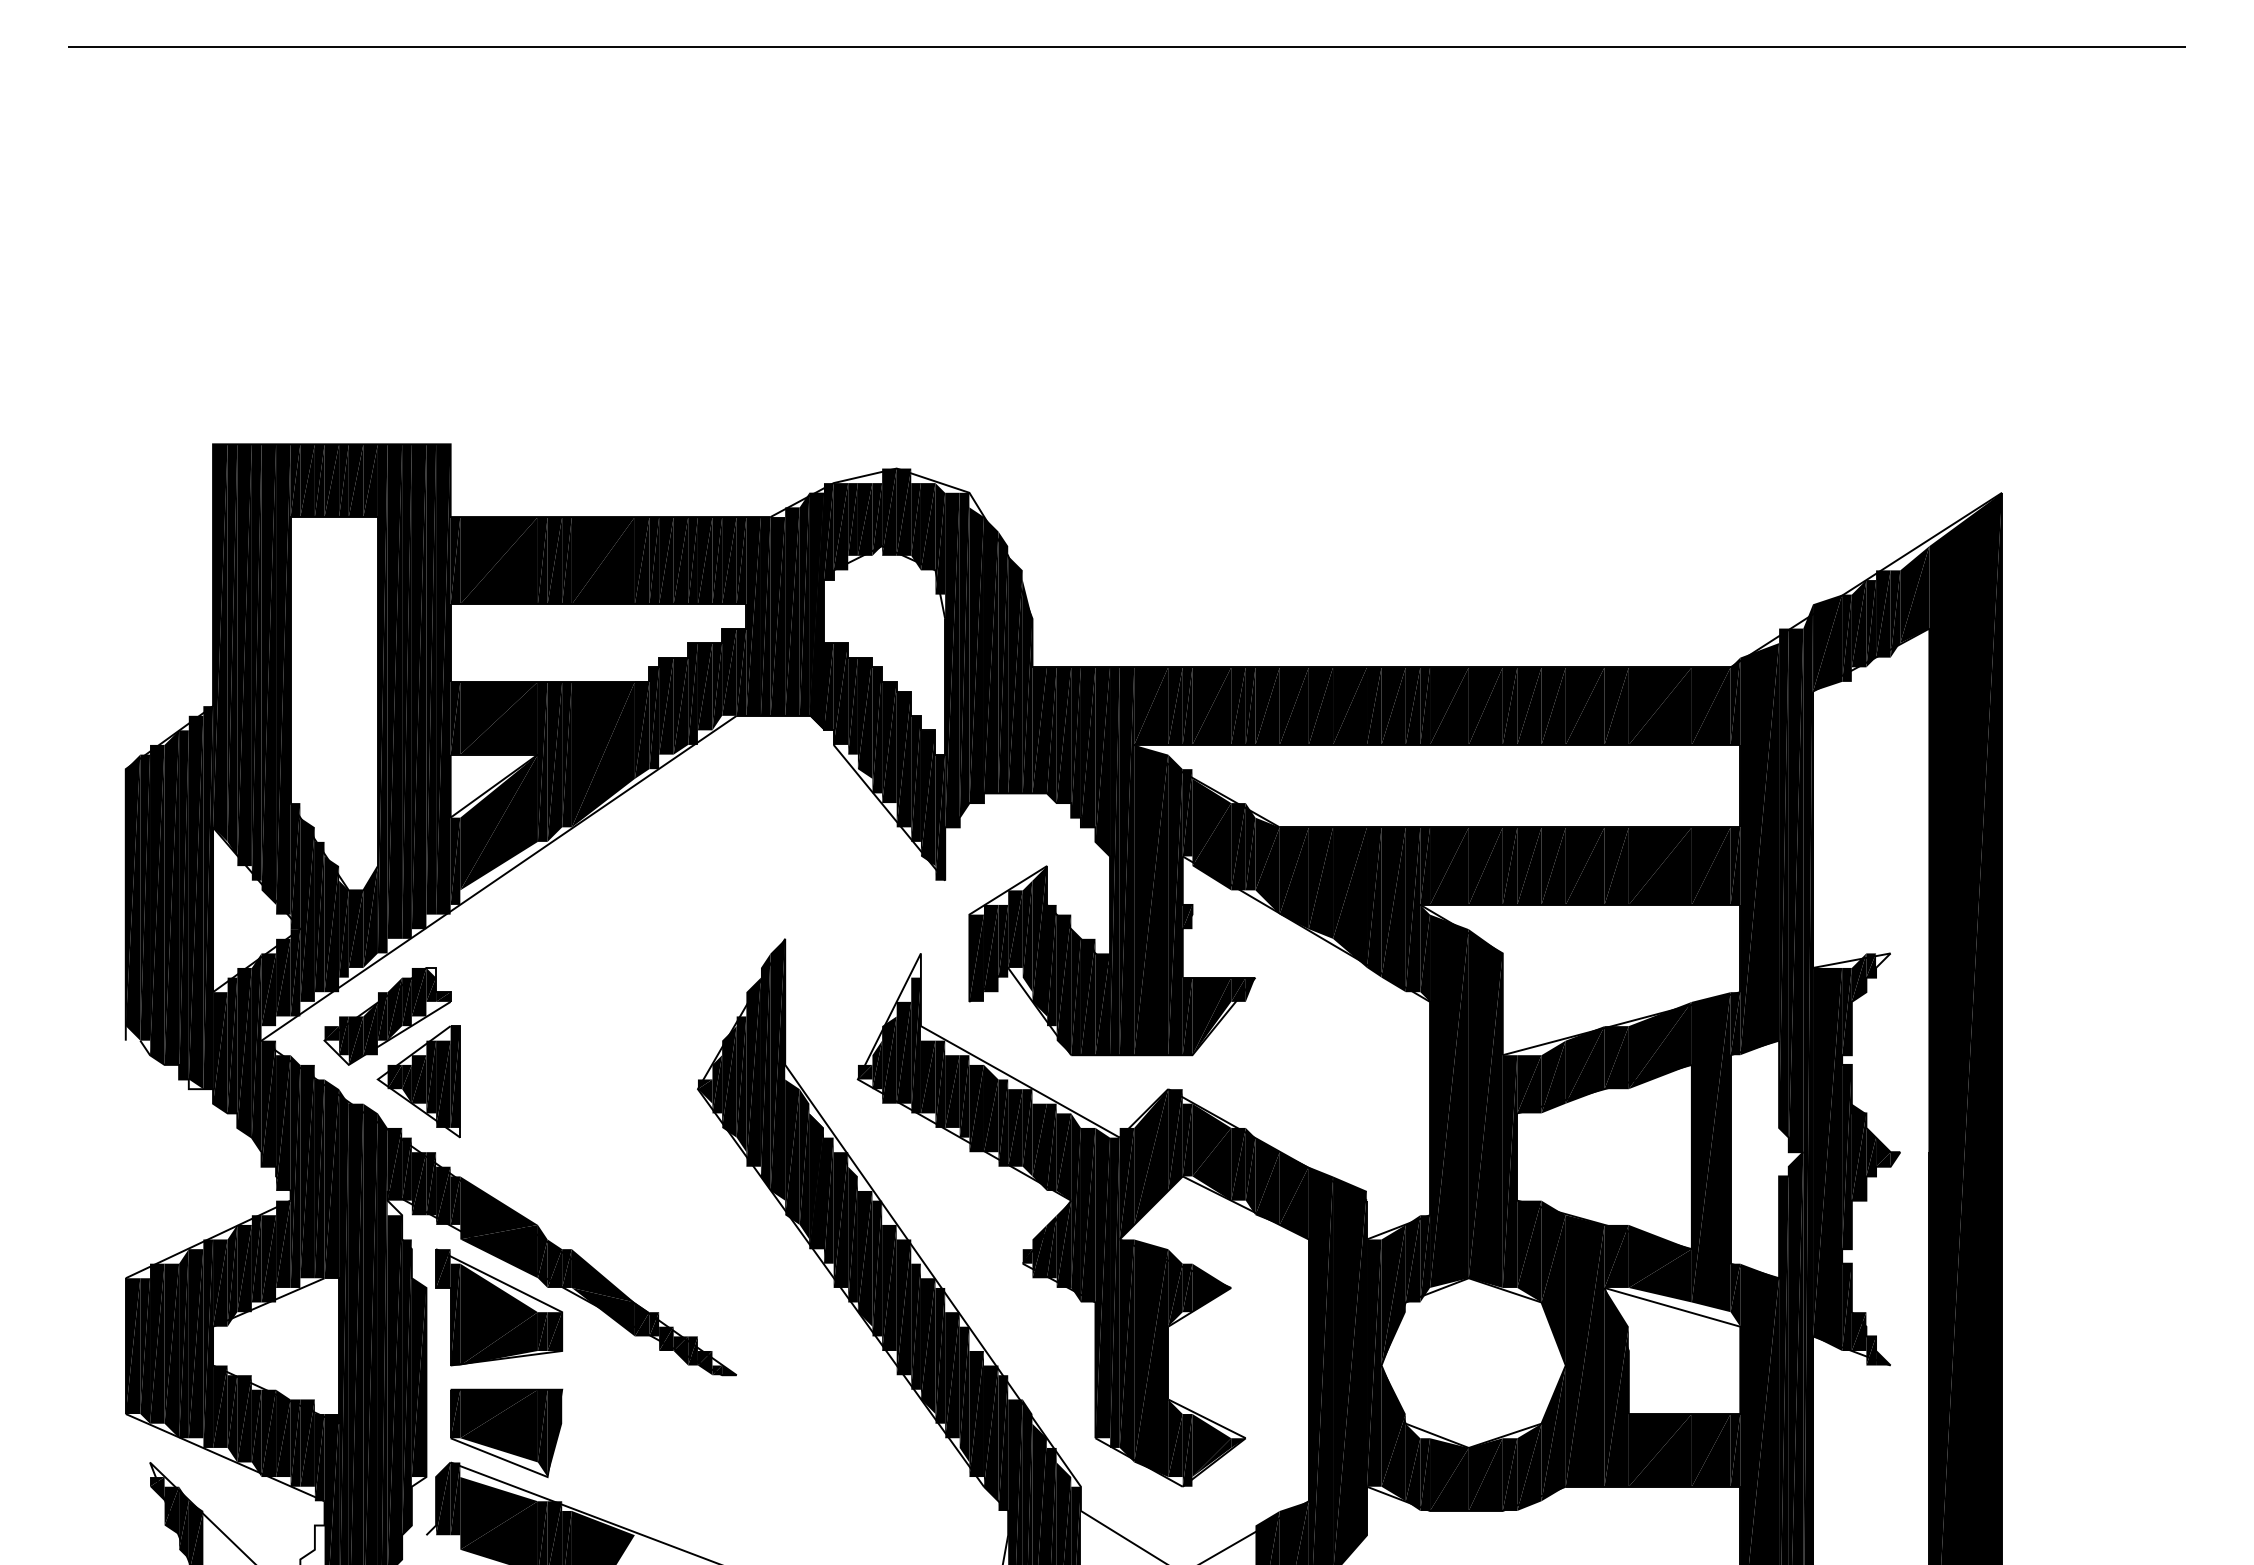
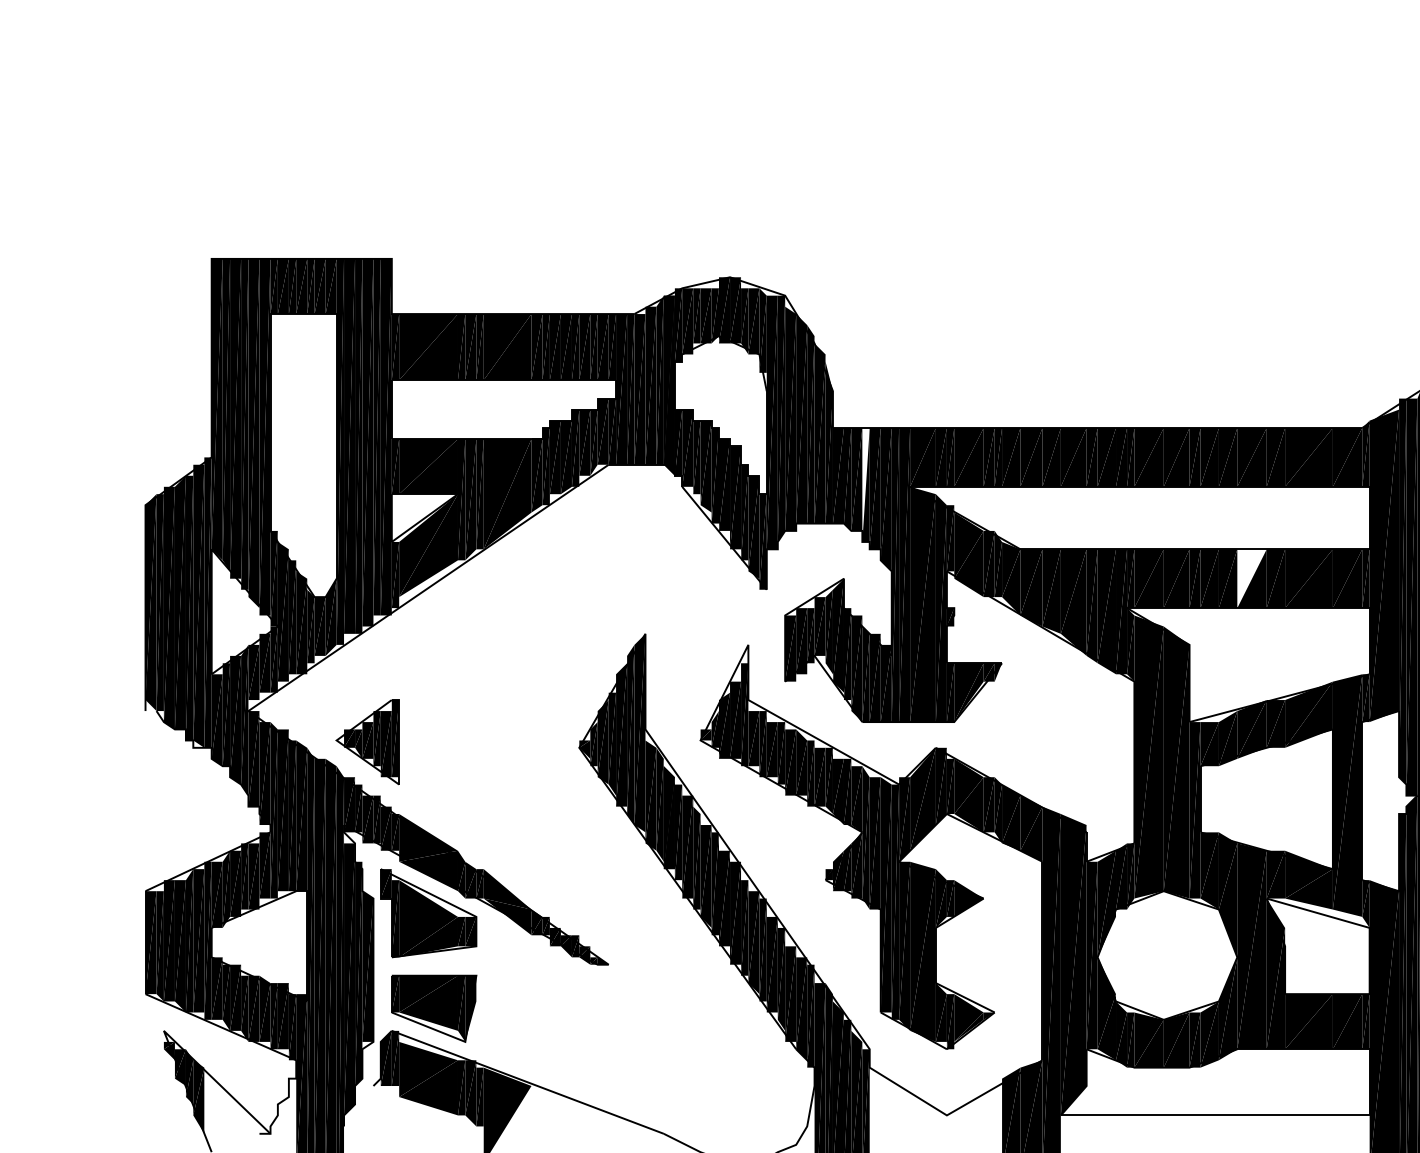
fill: (1075, 742) -> (865, 484), removed
fill: (1584, 865) -> (1251, 578), removed
part: (387, 1016) -> (343, 692), removed

